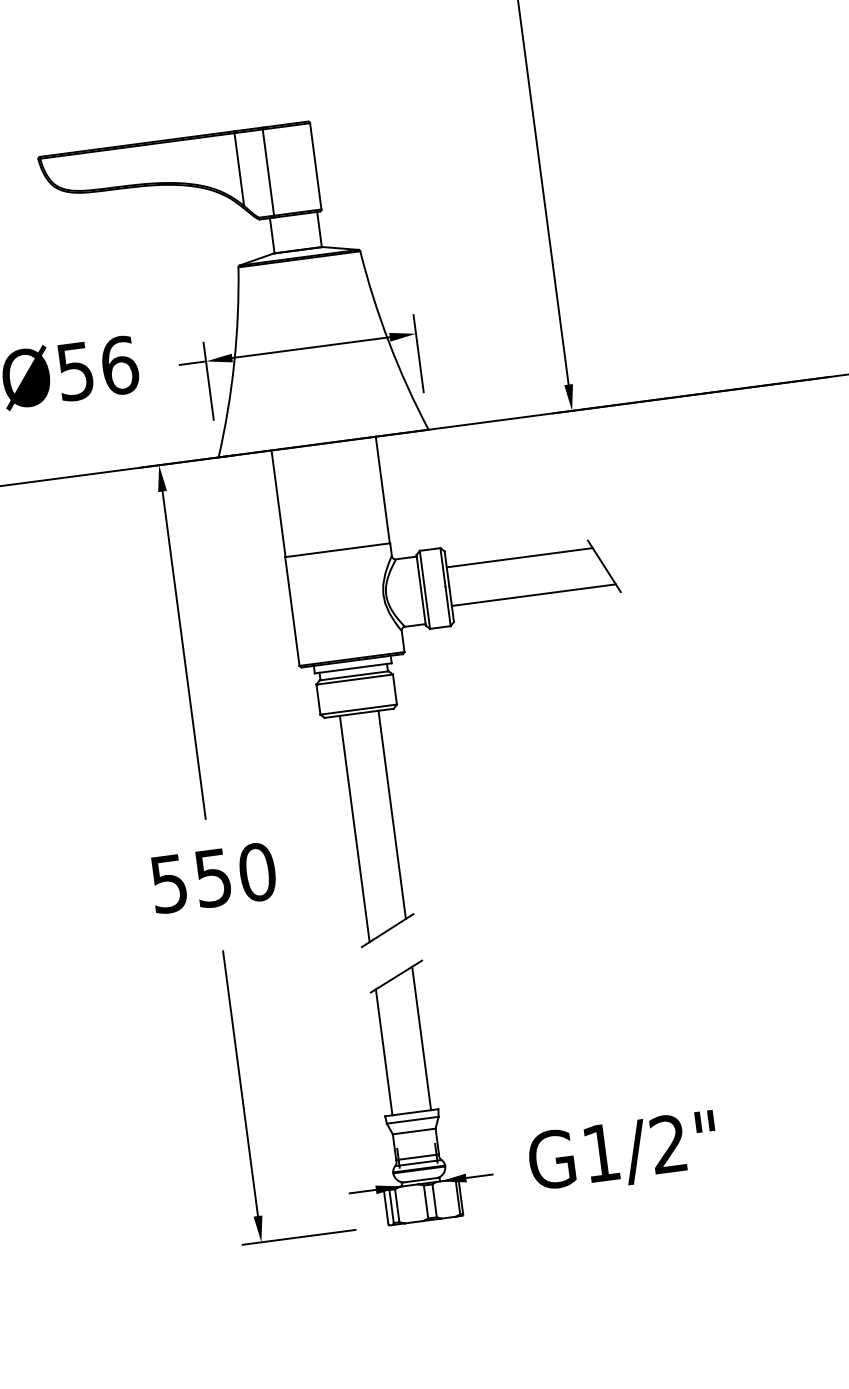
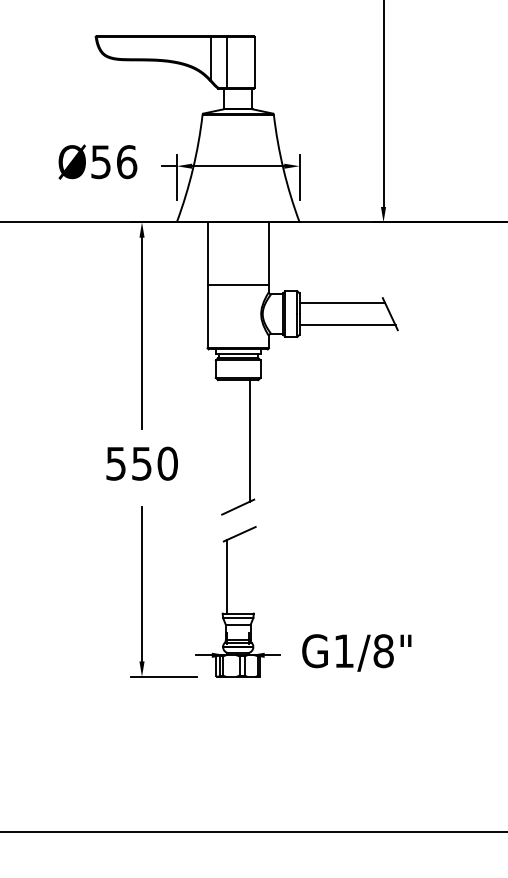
line: (354, 829) -> (226, 446), removed
line: (421, 1038) -> (249, 571), removed
text: (668, 1144) -> (383, 651), G1/2" -> G1/8"

